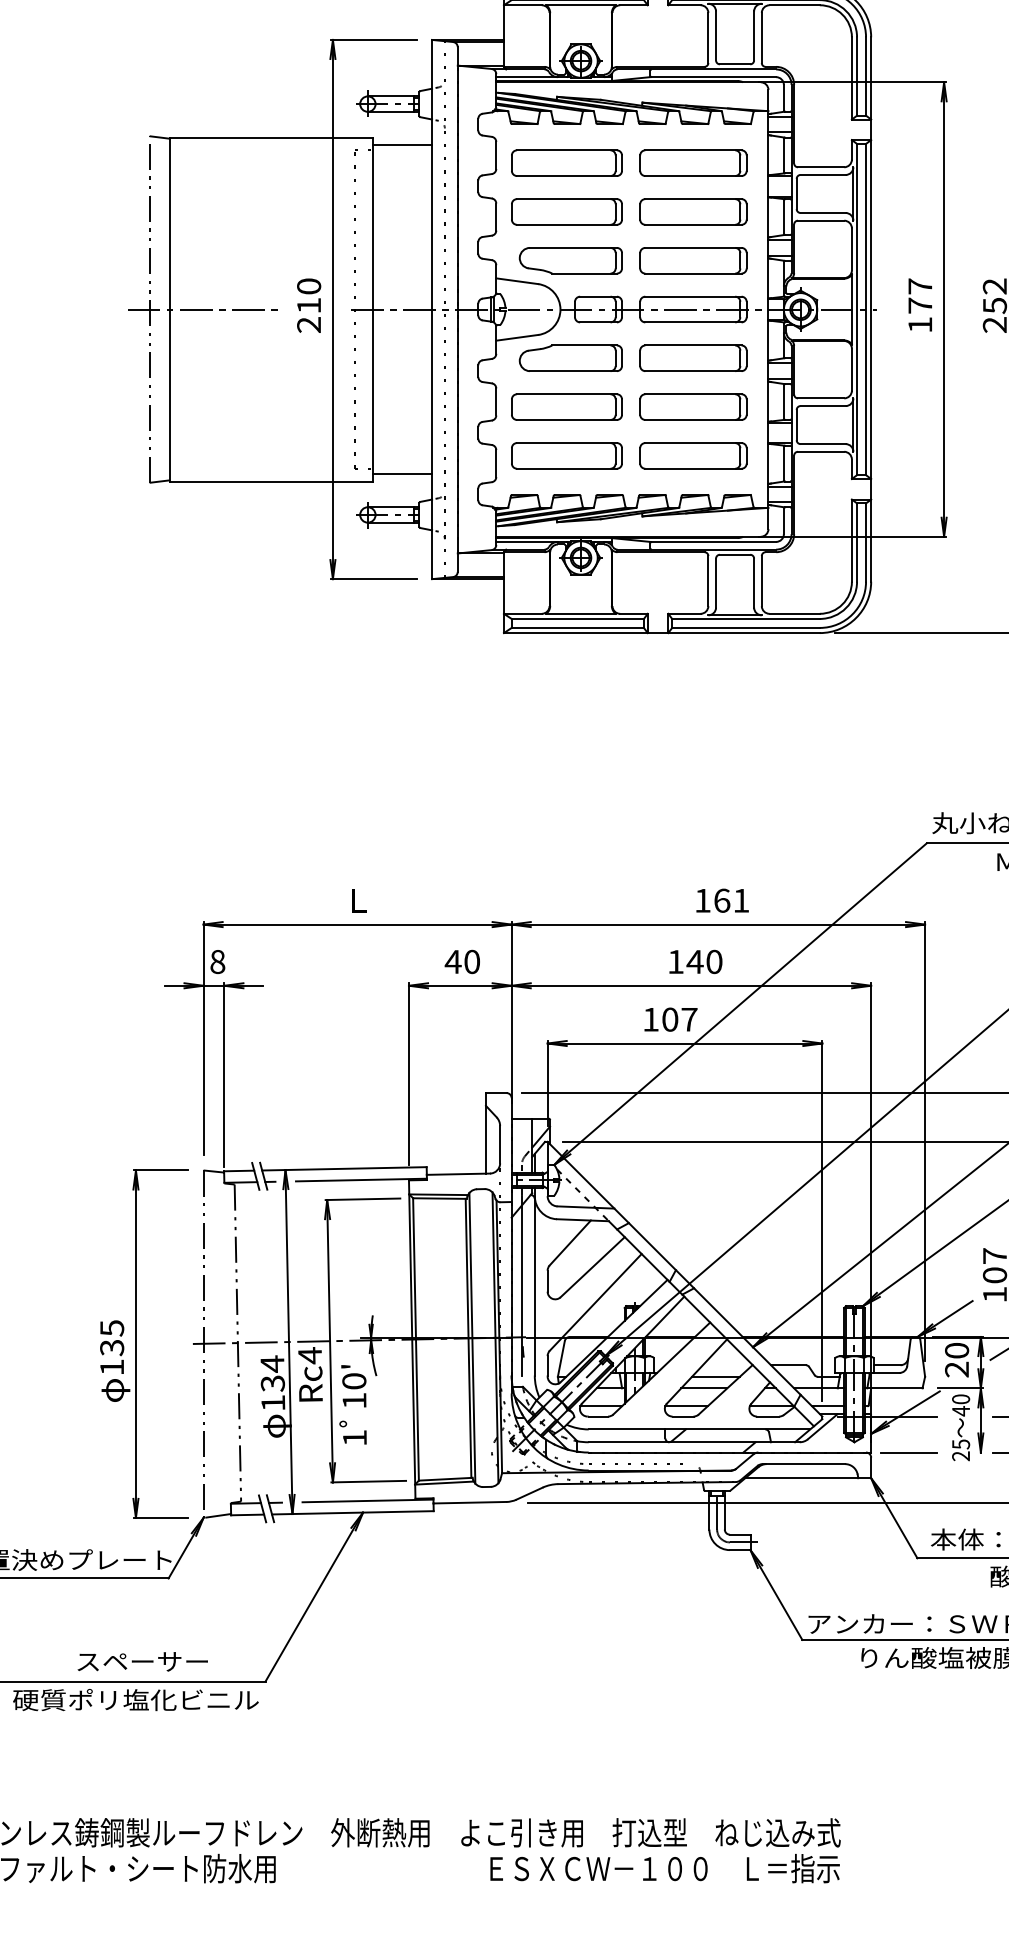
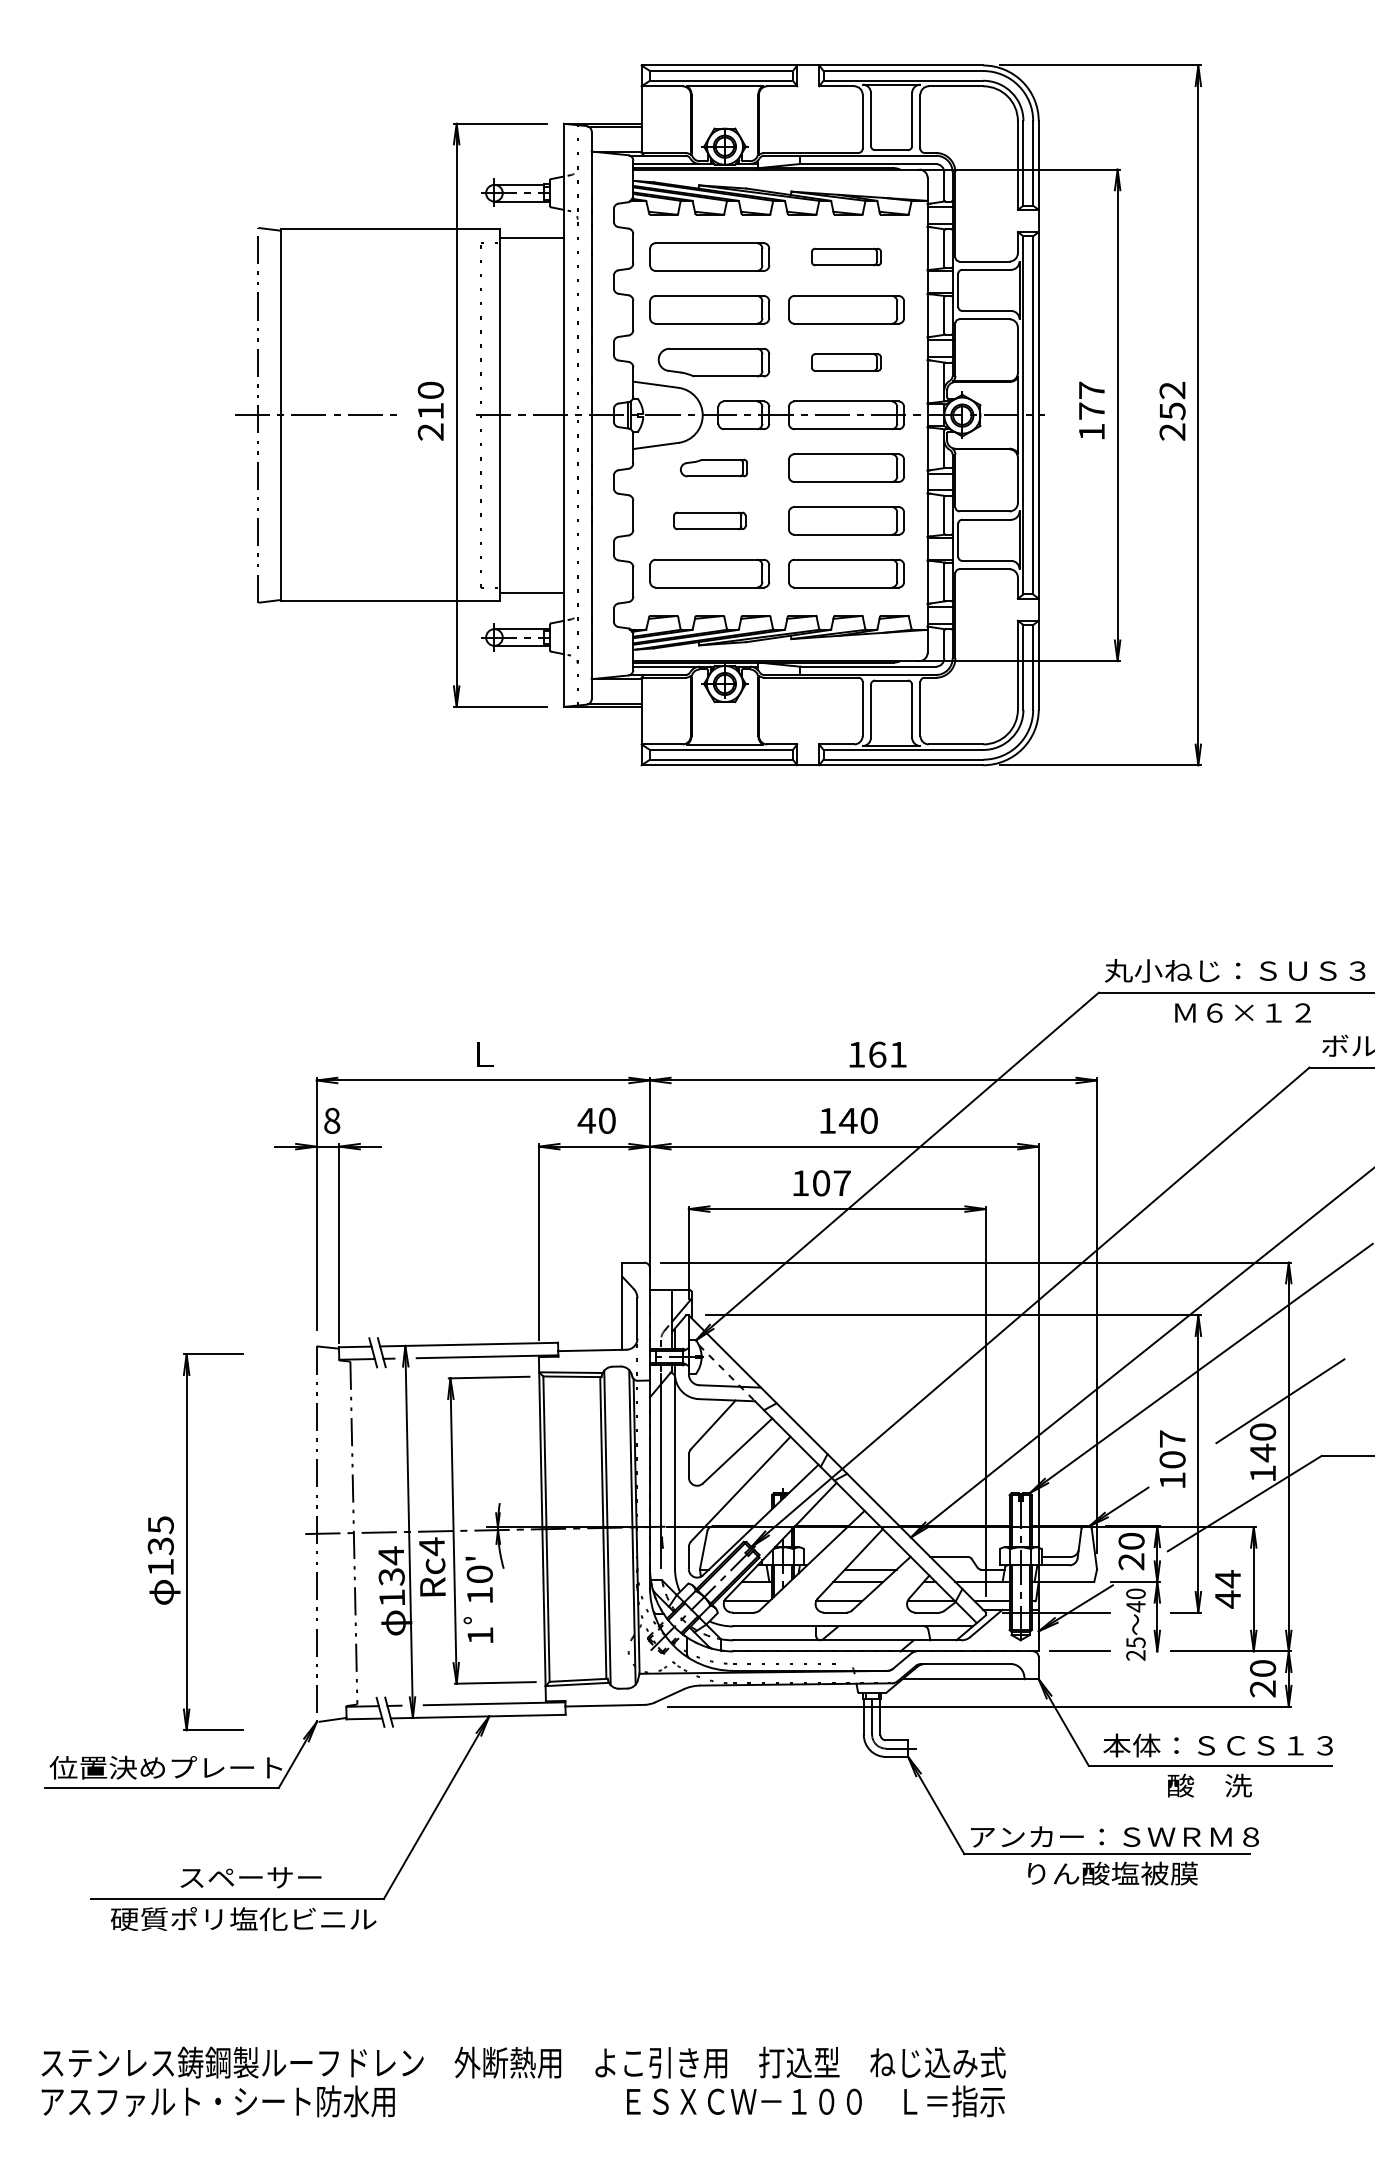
part: (693, 162) -> (846, 256), size x0.6
part: (693, 260) -> (846, 362), size x0.6
part: (570, 357) -> (713, 467), size x0.6
part: (566, 406) -> (709, 520), size x0.6
part: (136, 1344) -> (187, 1542), moved

